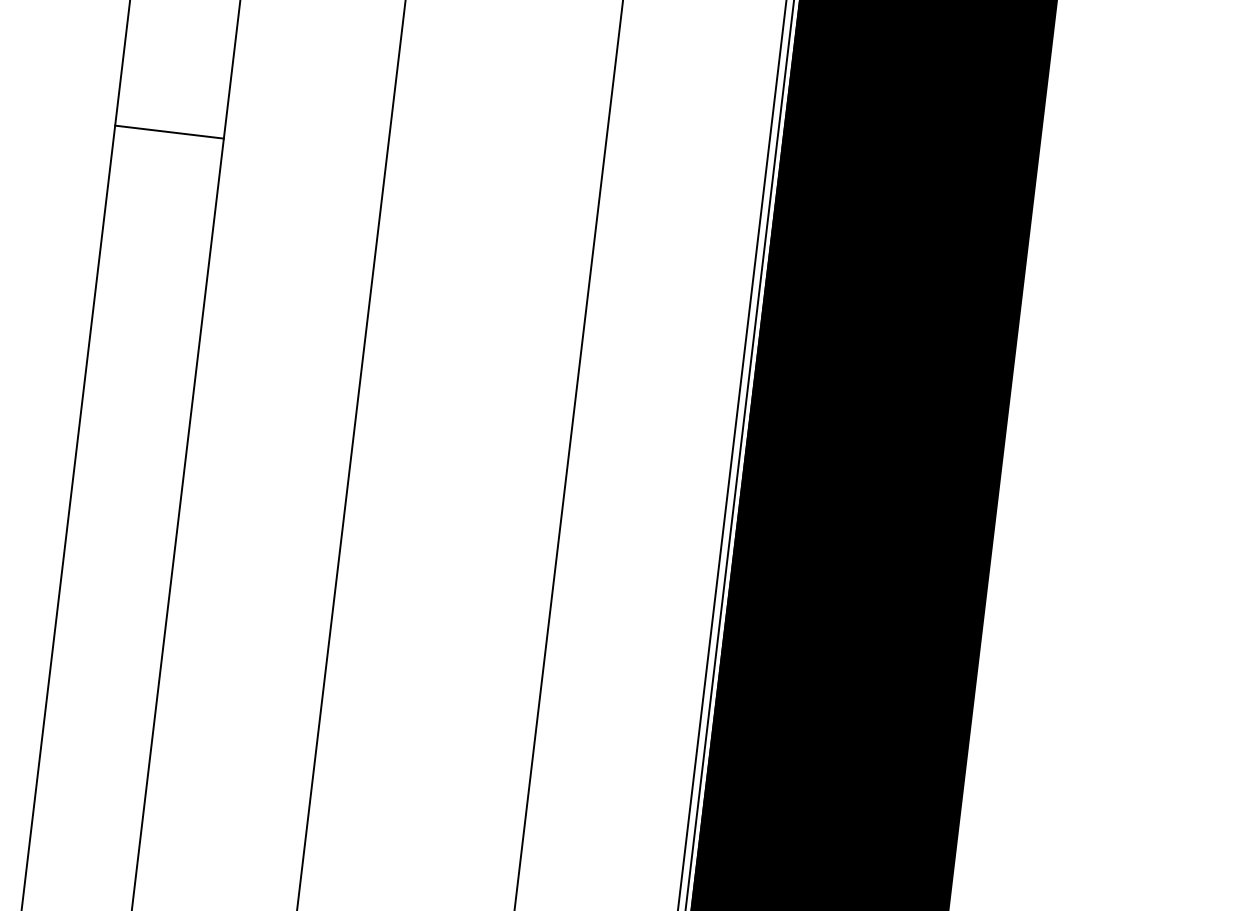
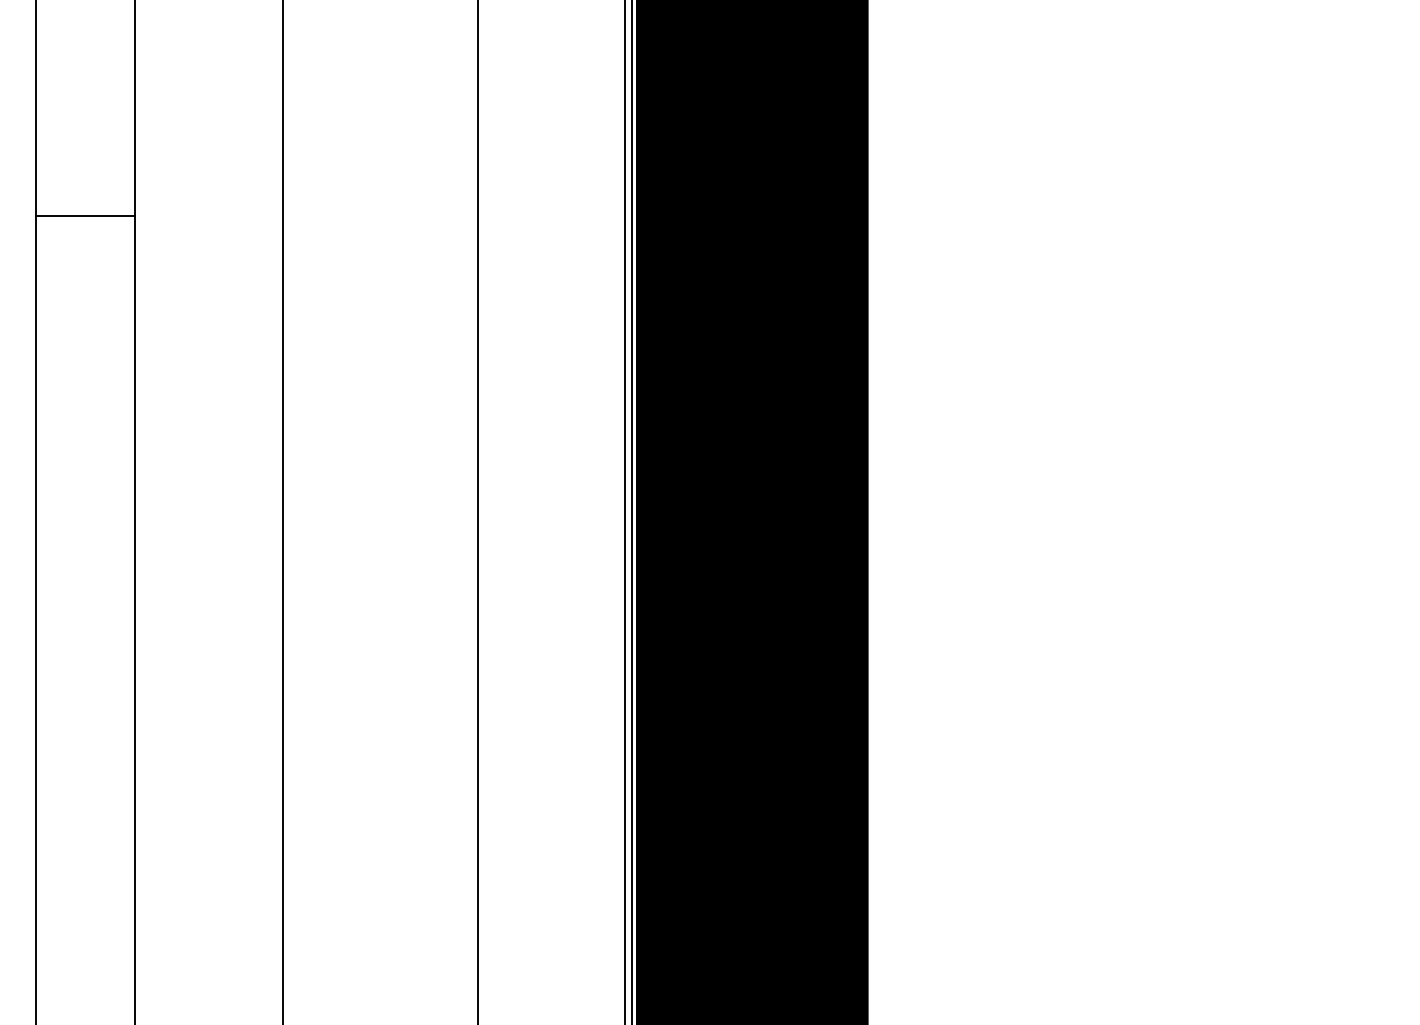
line: (169, 131) -> (85, 215), moved

